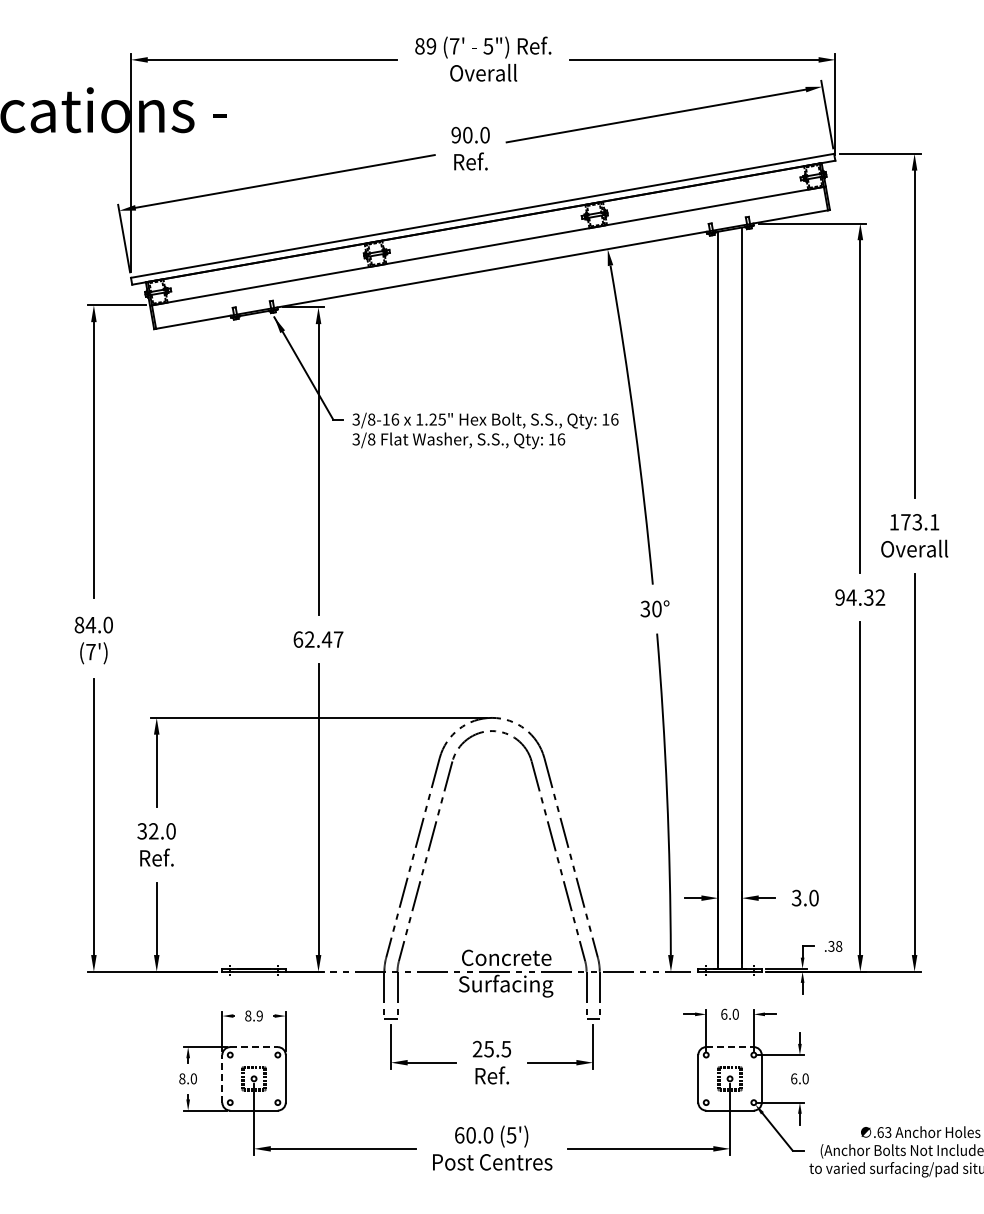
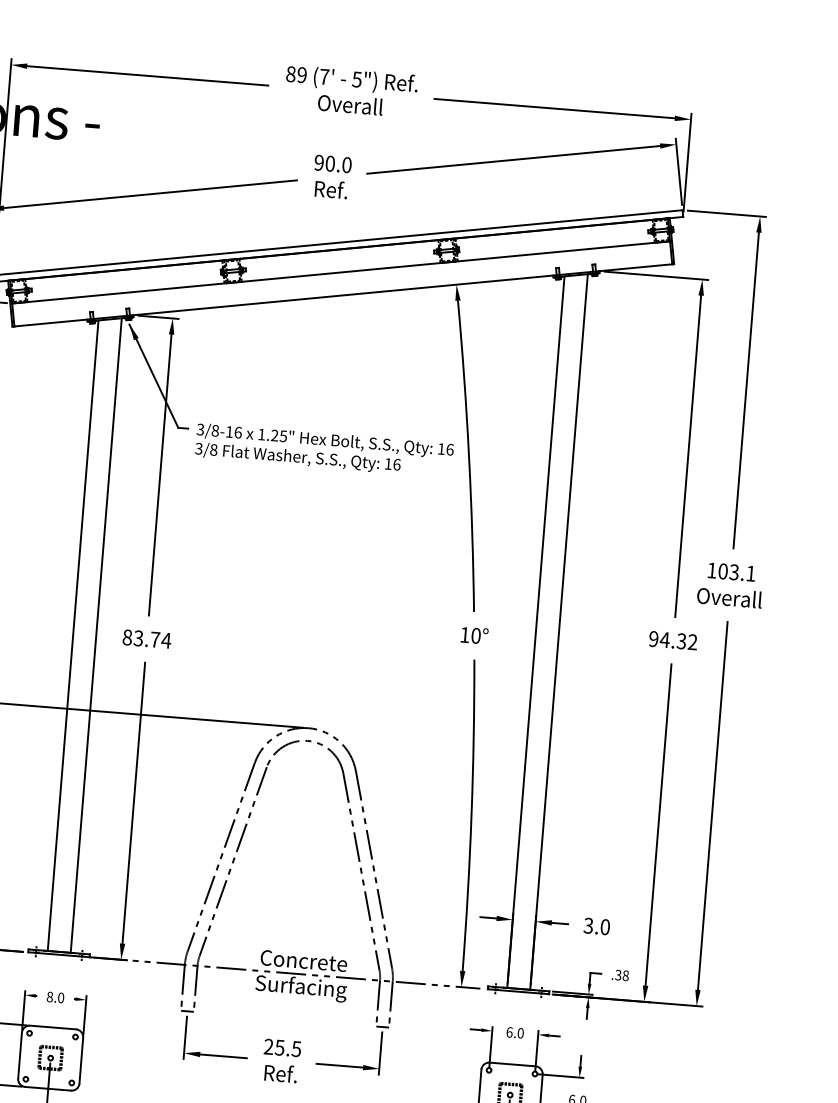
text: (905, 522) -> (722, 571), 173.1 -> 103.1
text: (644, 608) -> (464, 634), 30° -> 10°
line: (265, 639) -> (95, 634), added
text: (318, 639) -> (147, 639), 62.47 -> 83.74
line: (242, 641) -> (73, 635), added
text: (259, 1015) -> (60, 997), 8.9 -> 8.0
line: (254, 1047) -> (53, 1027), dashed -> solid
line: (730, 1047) -> (513, 1064), dashed -> solid
line: (222, 1078) -> (20, 1055), dashed -> solid

